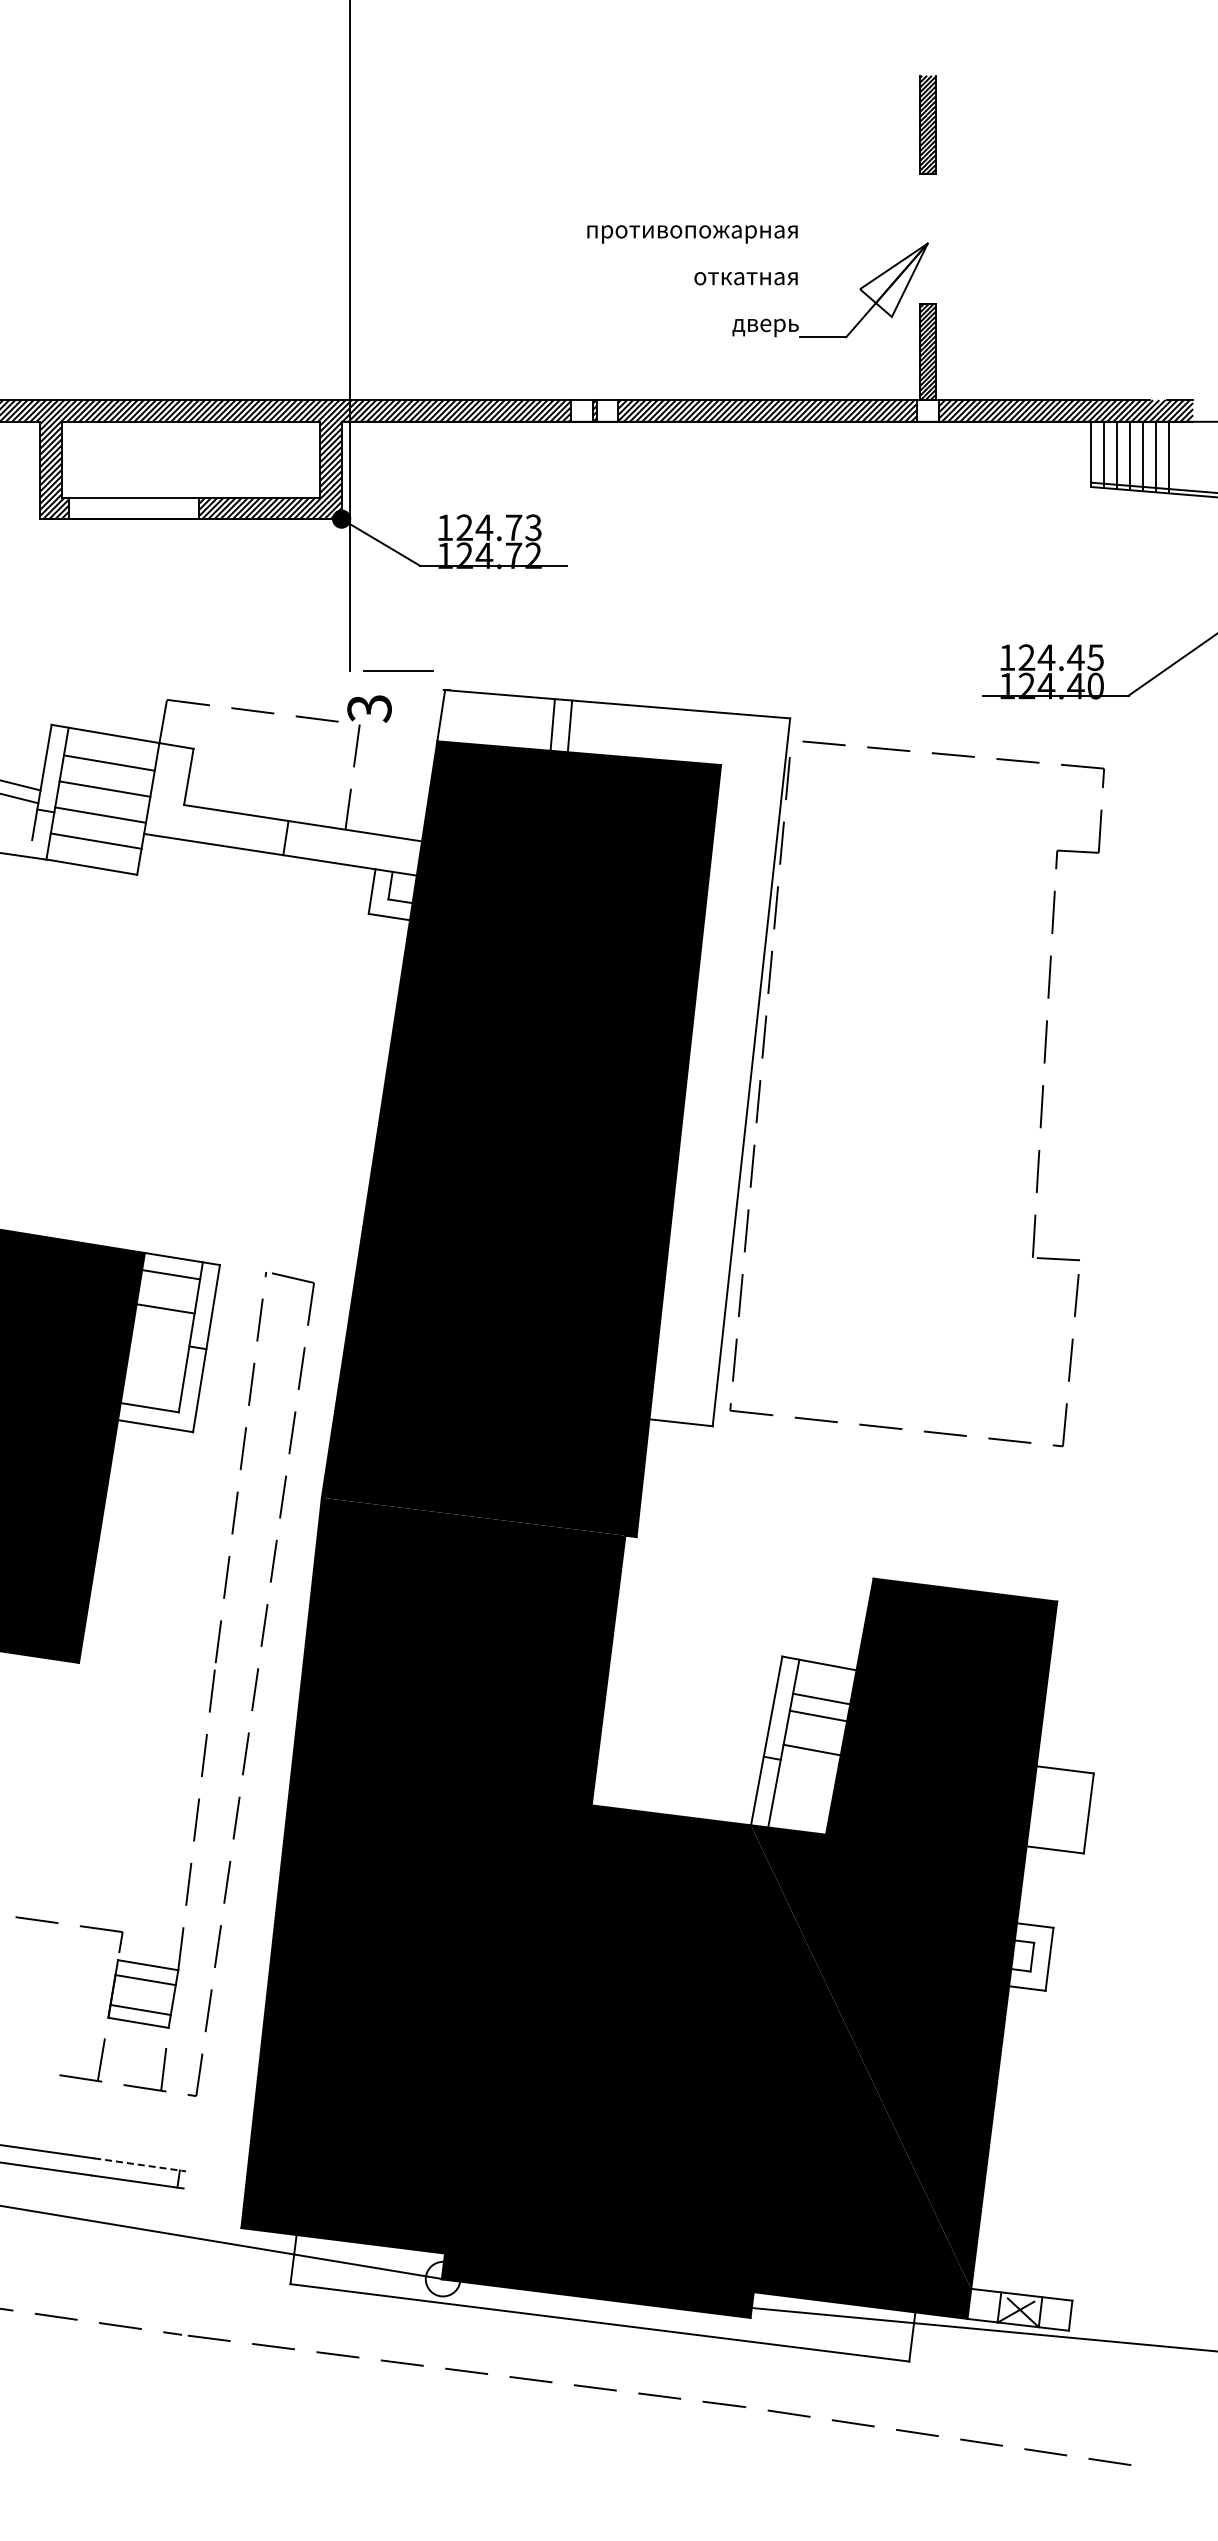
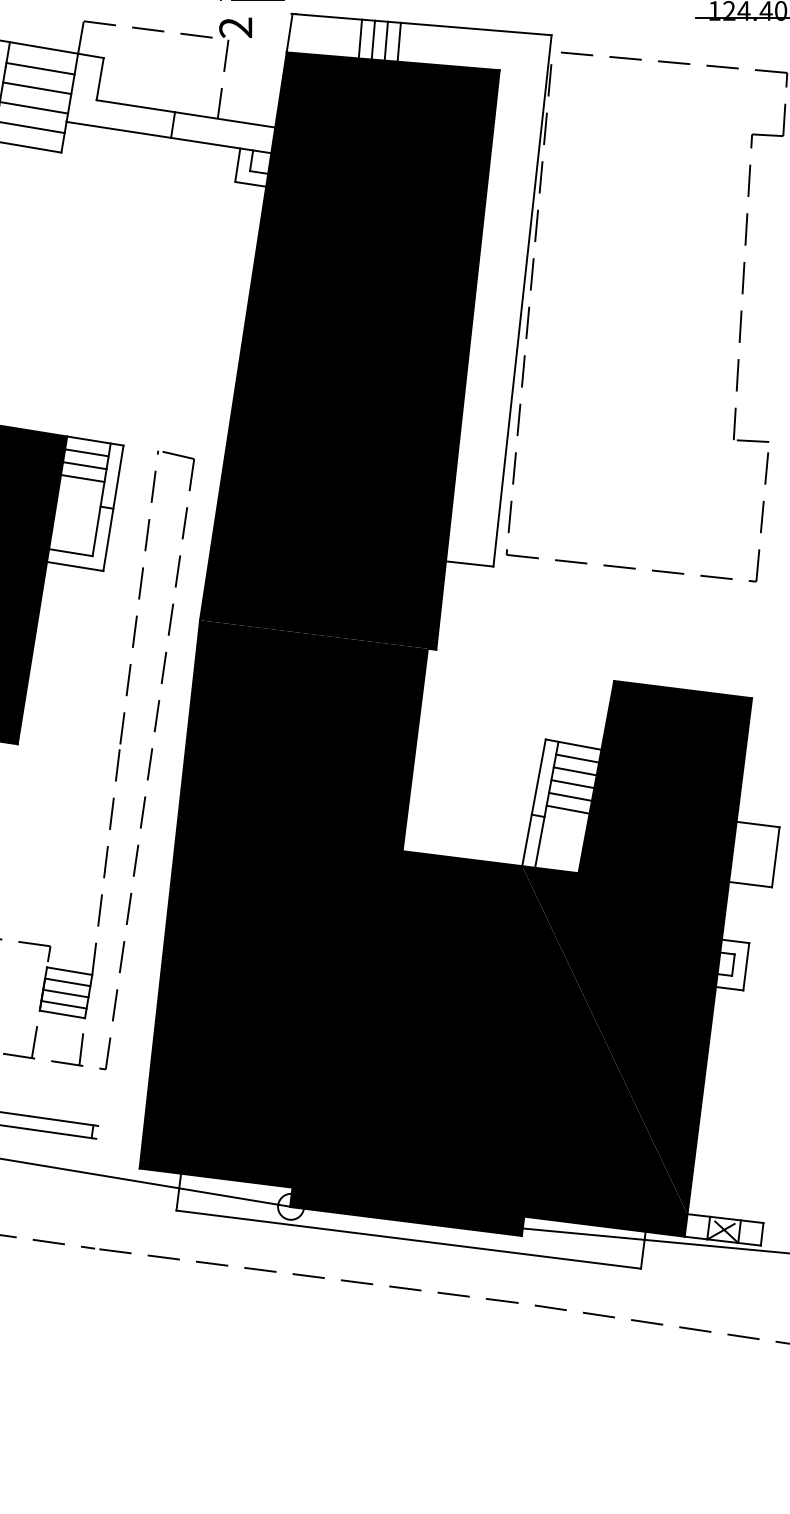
text: (369, 708) -> (235, 27), 3 -> 2
line: (535, 723) -> (360, 39), added
line: (587, 727) -> (399, 42), added
line: (168, 1291) -> (84, 465), added
line: (824, 1681) -> (577, 758), added
line: (814, 1732) -> (569, 796), added
line: (143, 1995) -> (66, 993), added
line: (140, 2164) -> (63, 1120), dashed -> solid

